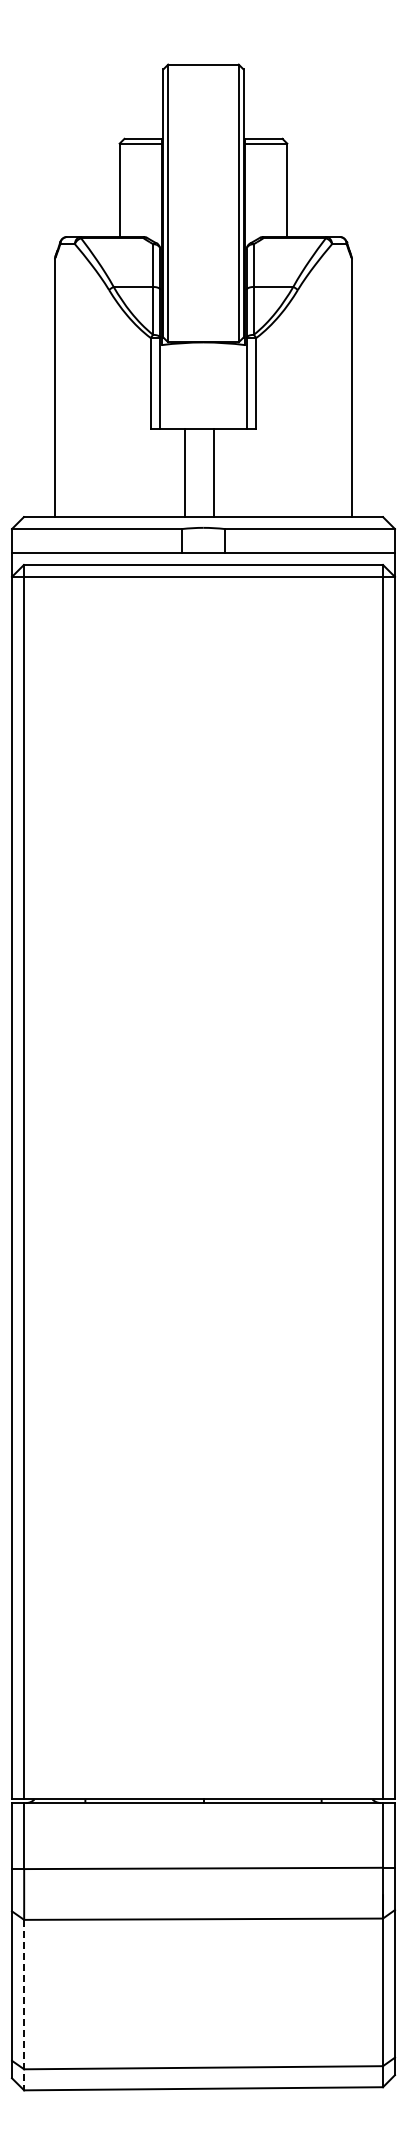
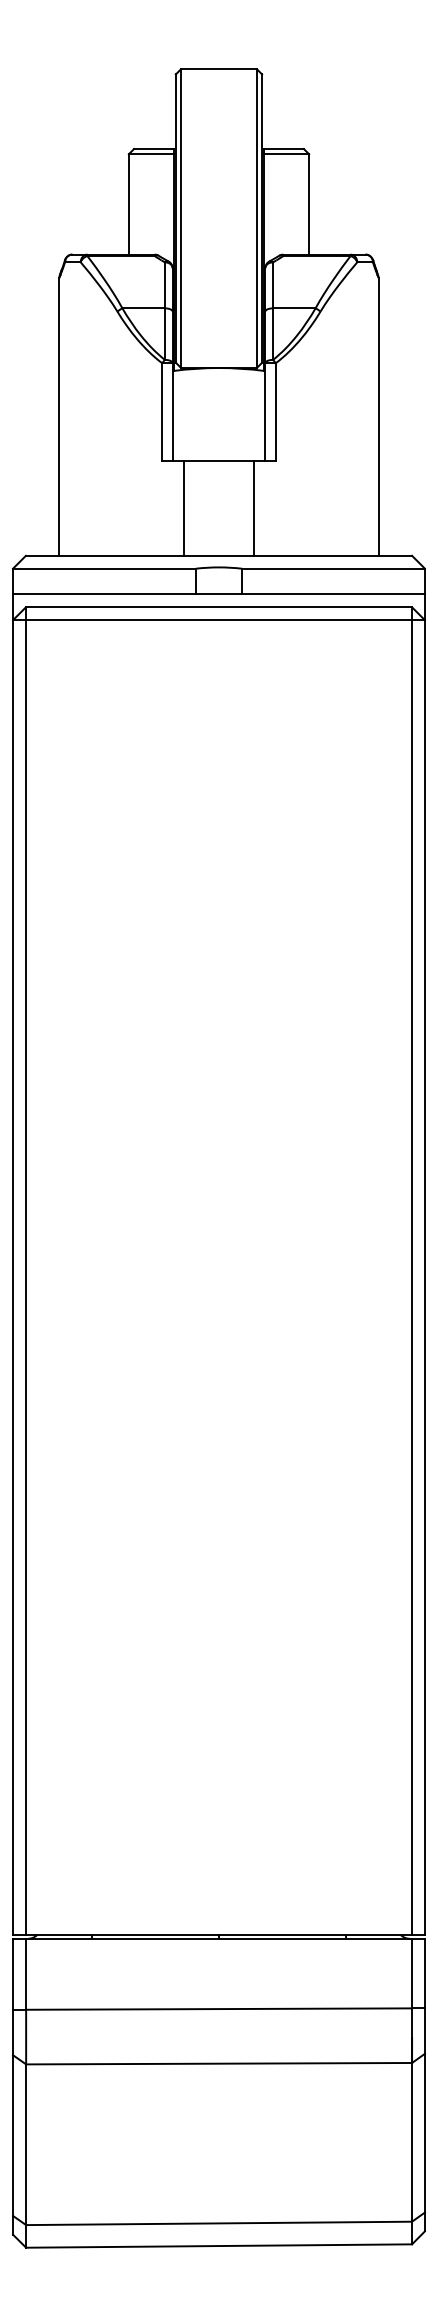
line: (185, 472) -> (184, 507), moved
line: (213, 472) -> (253, 507), moved
line: (24, 2005) -> (26, 2156), dashed -> solid

